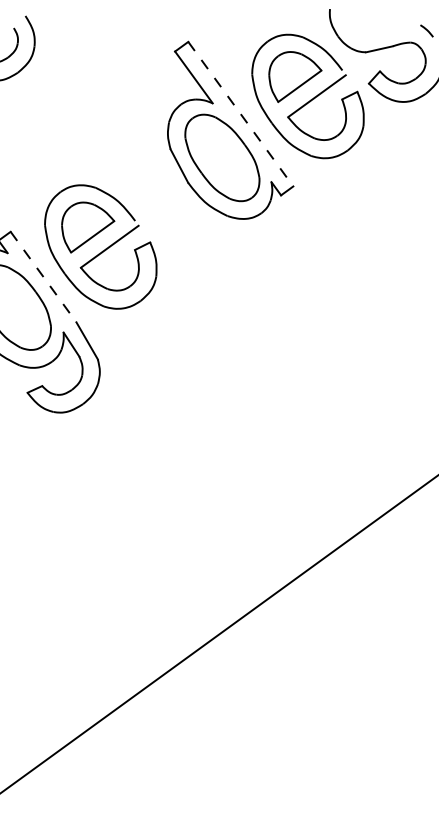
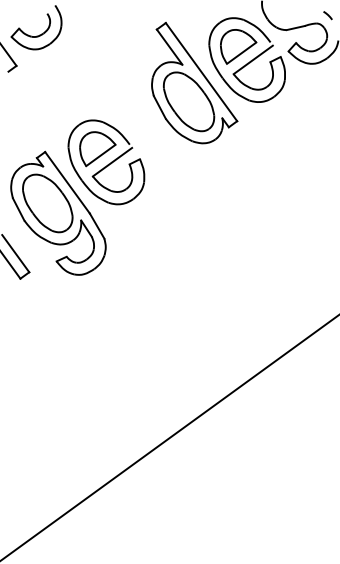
line: (240, 114) -> (201, 72), dashed -> solid
line: (43, 278) -> (67, 183), dashed -> solid

